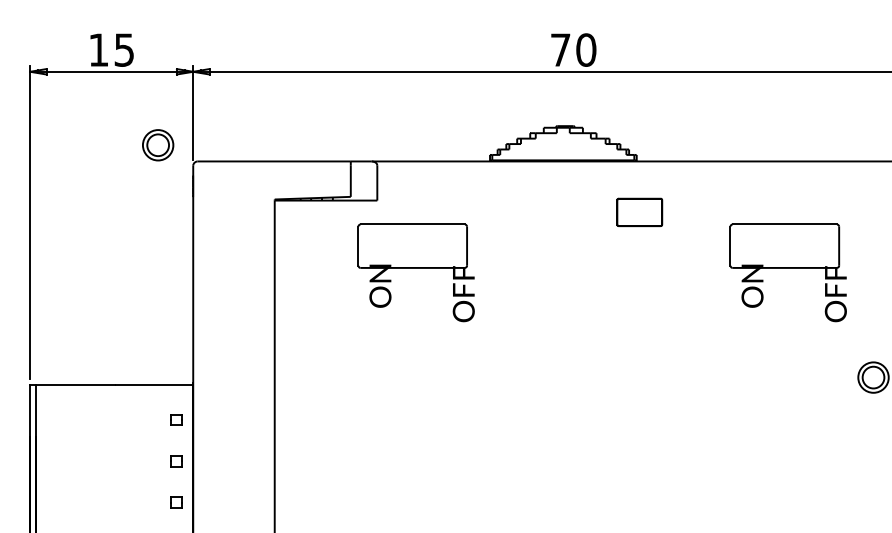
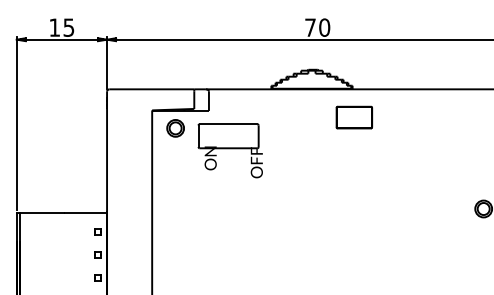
part: (157, 145) -> (175, 128), moved
part: (638, 212) -> (353, 117), size x1.43
part: (786, 271) -> (435, 150), removed

